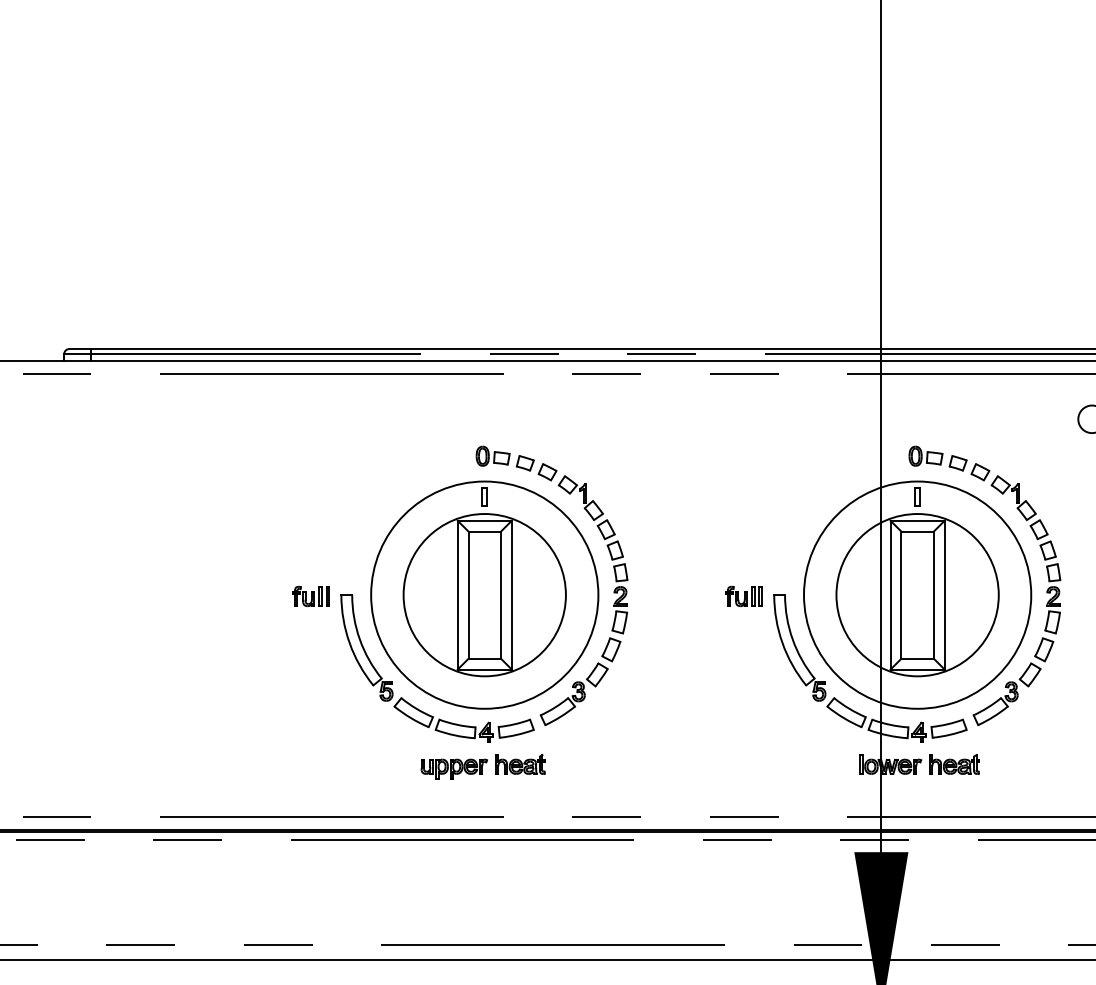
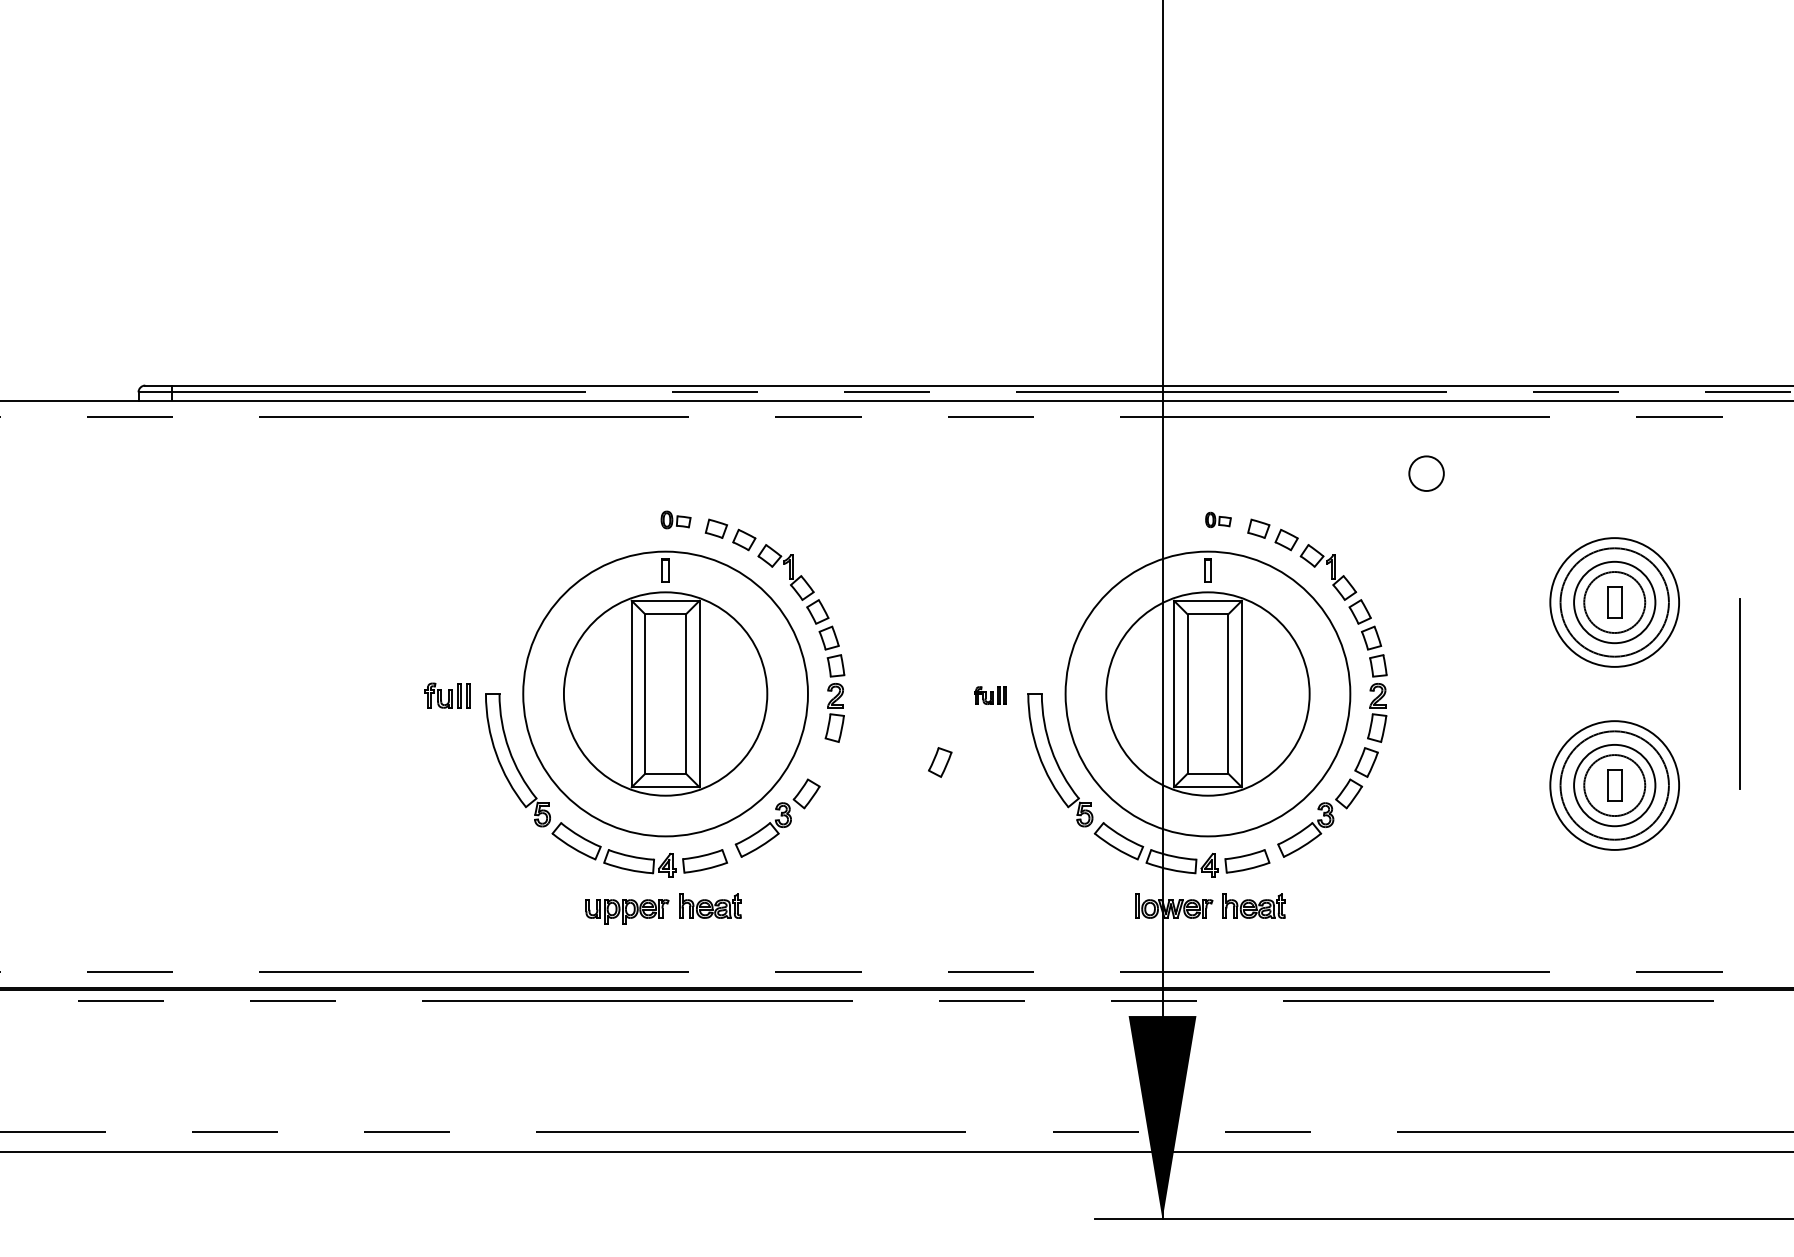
part: (492, 455) -> (675, 519), size x0.7
part: (926, 455) -> (1218, 519), size x0.6
part: (744, 596) -> (990, 695), size x0.7
part: (611, 649) -> (940, 762), moved

